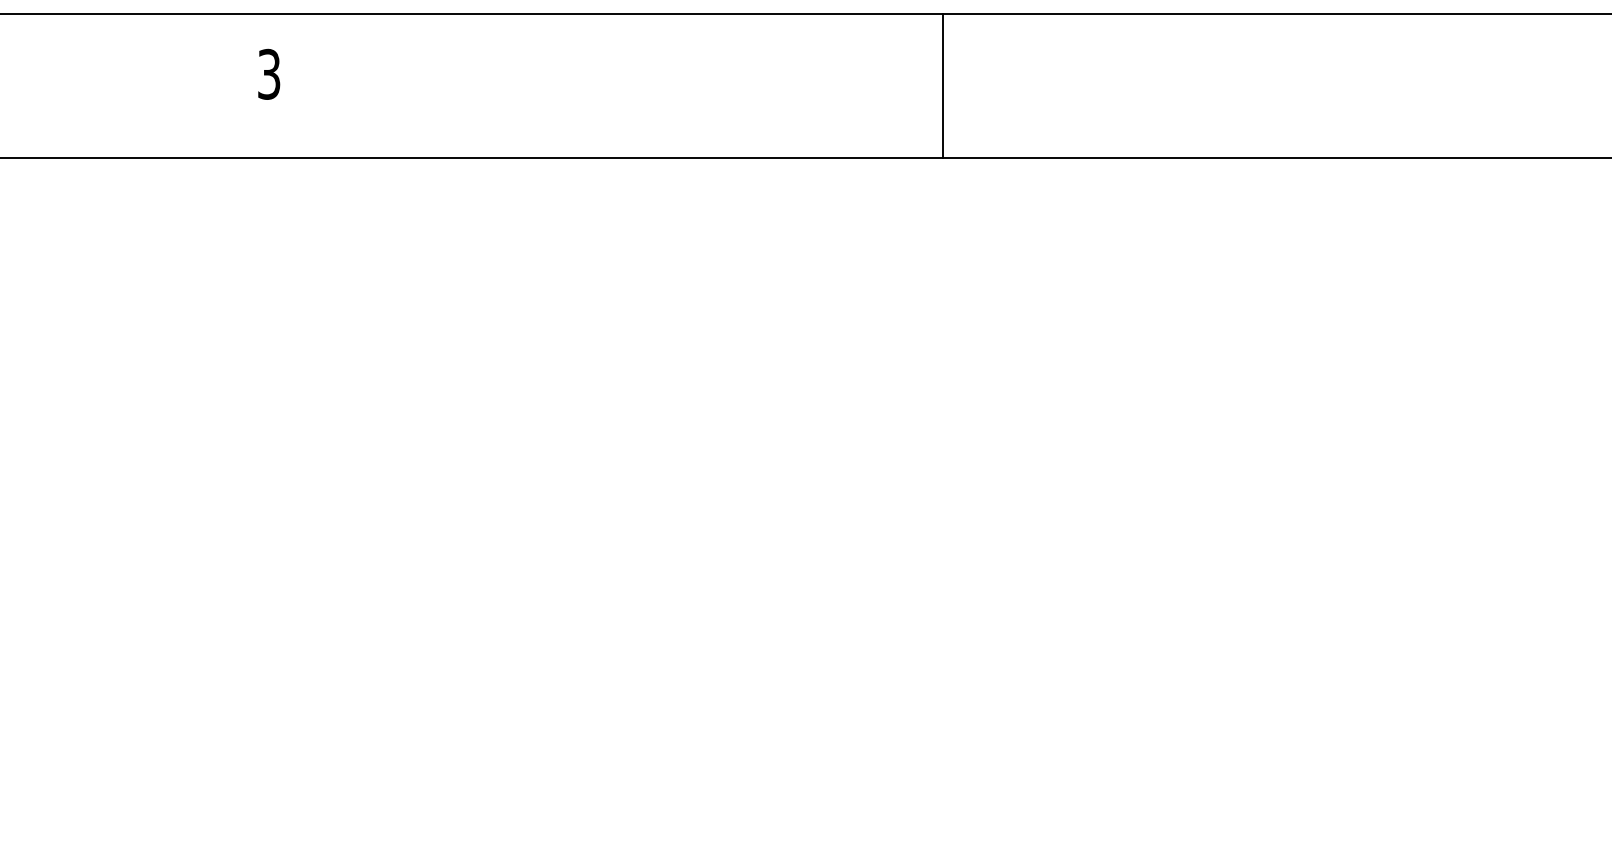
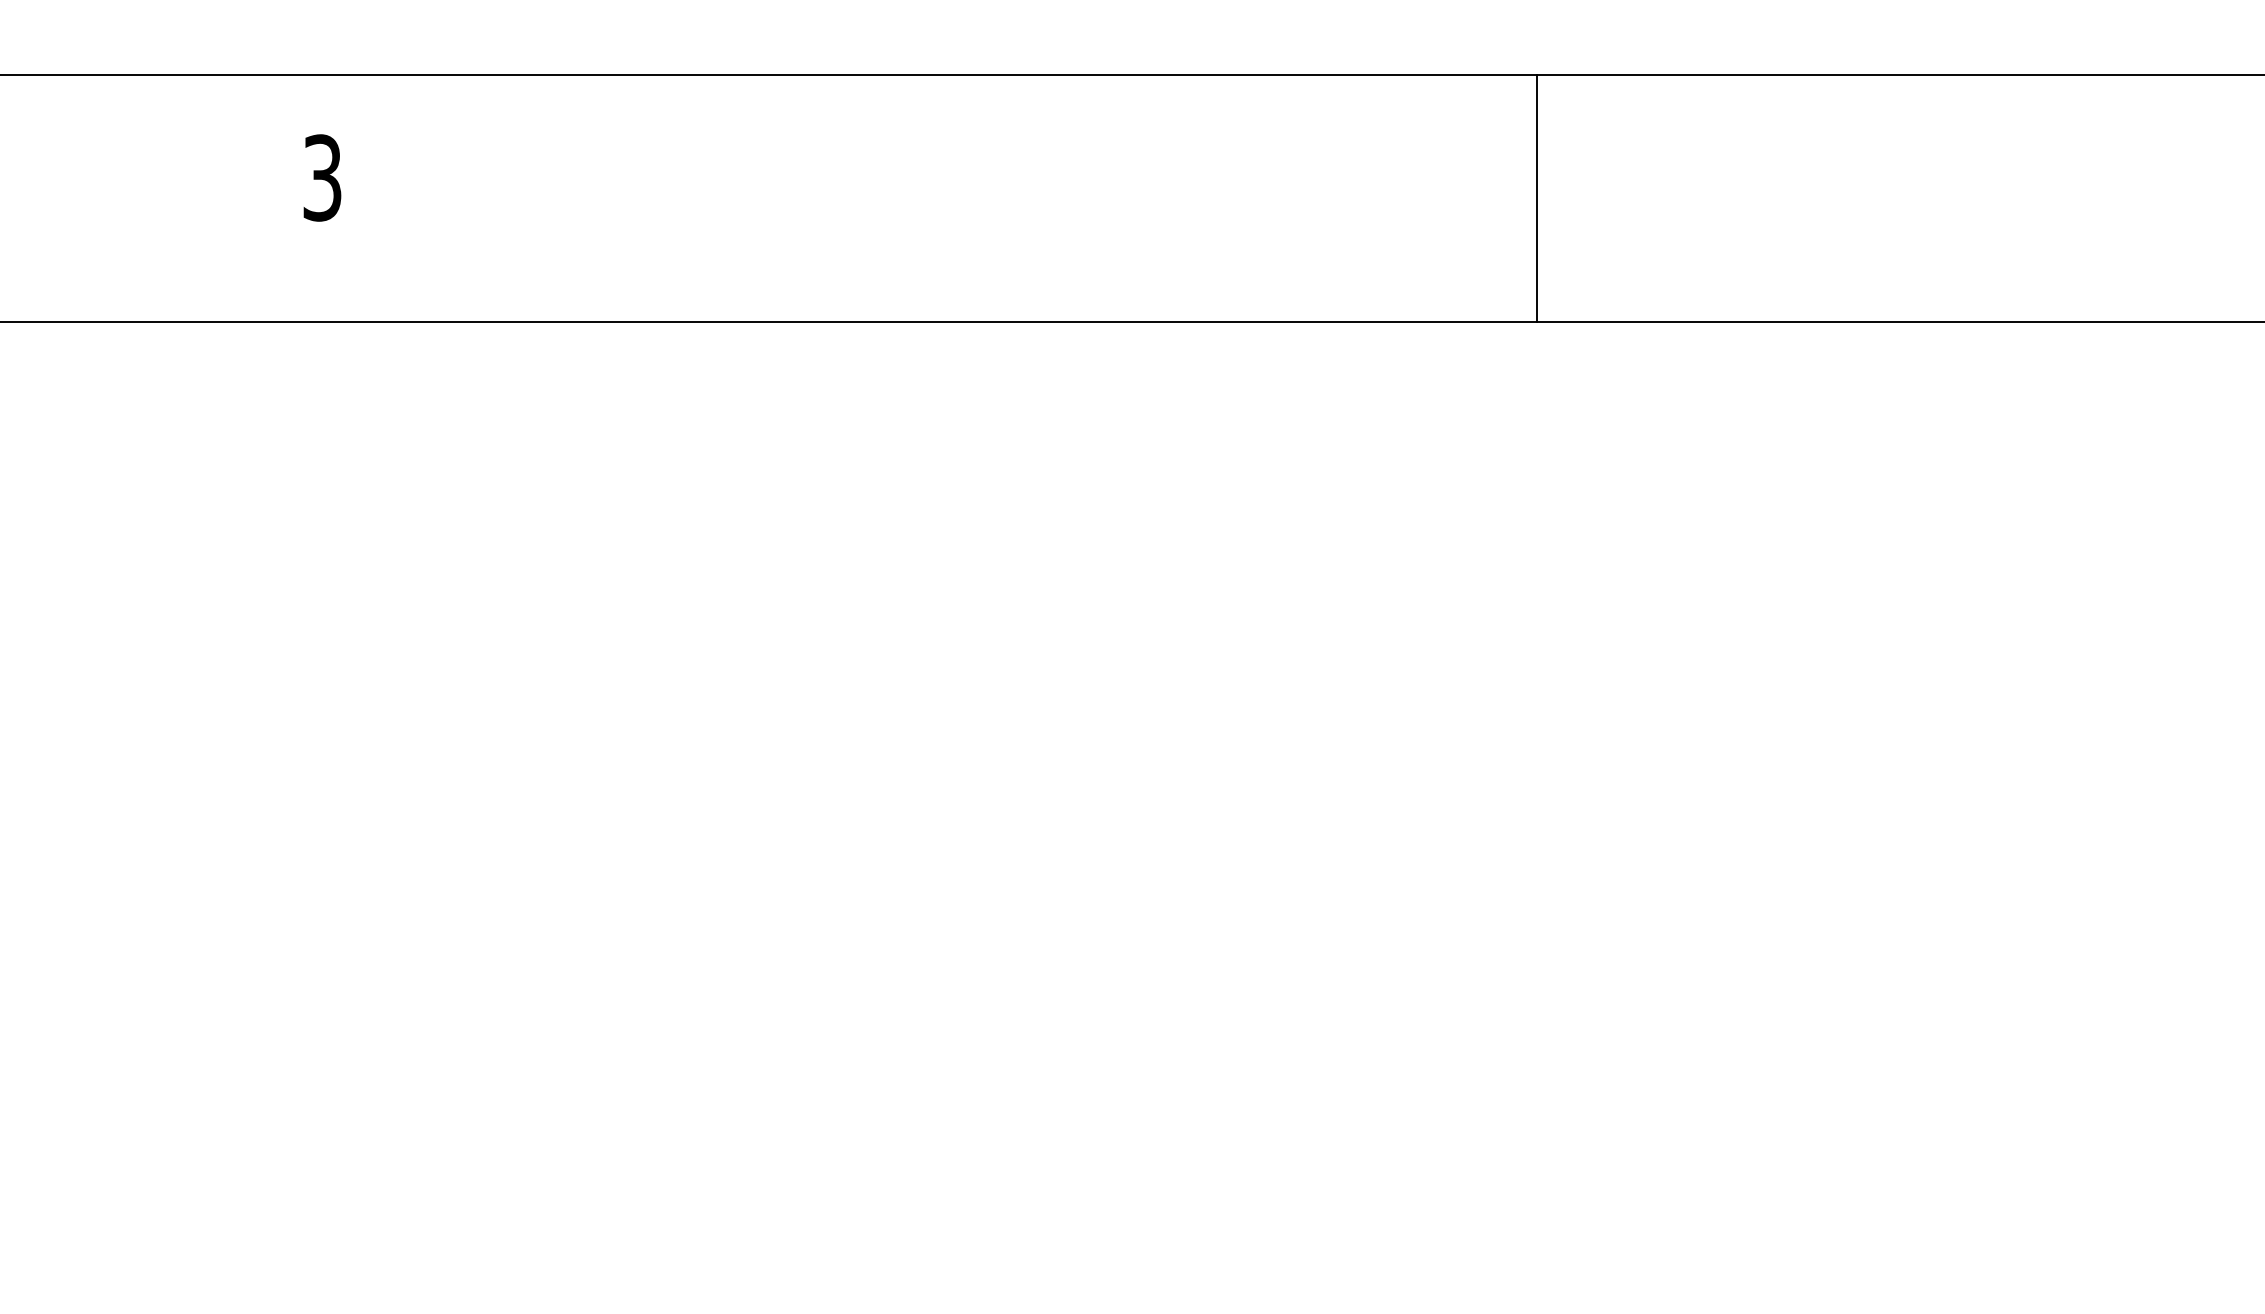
line: (943, 86) -> (1537, 198), moved

